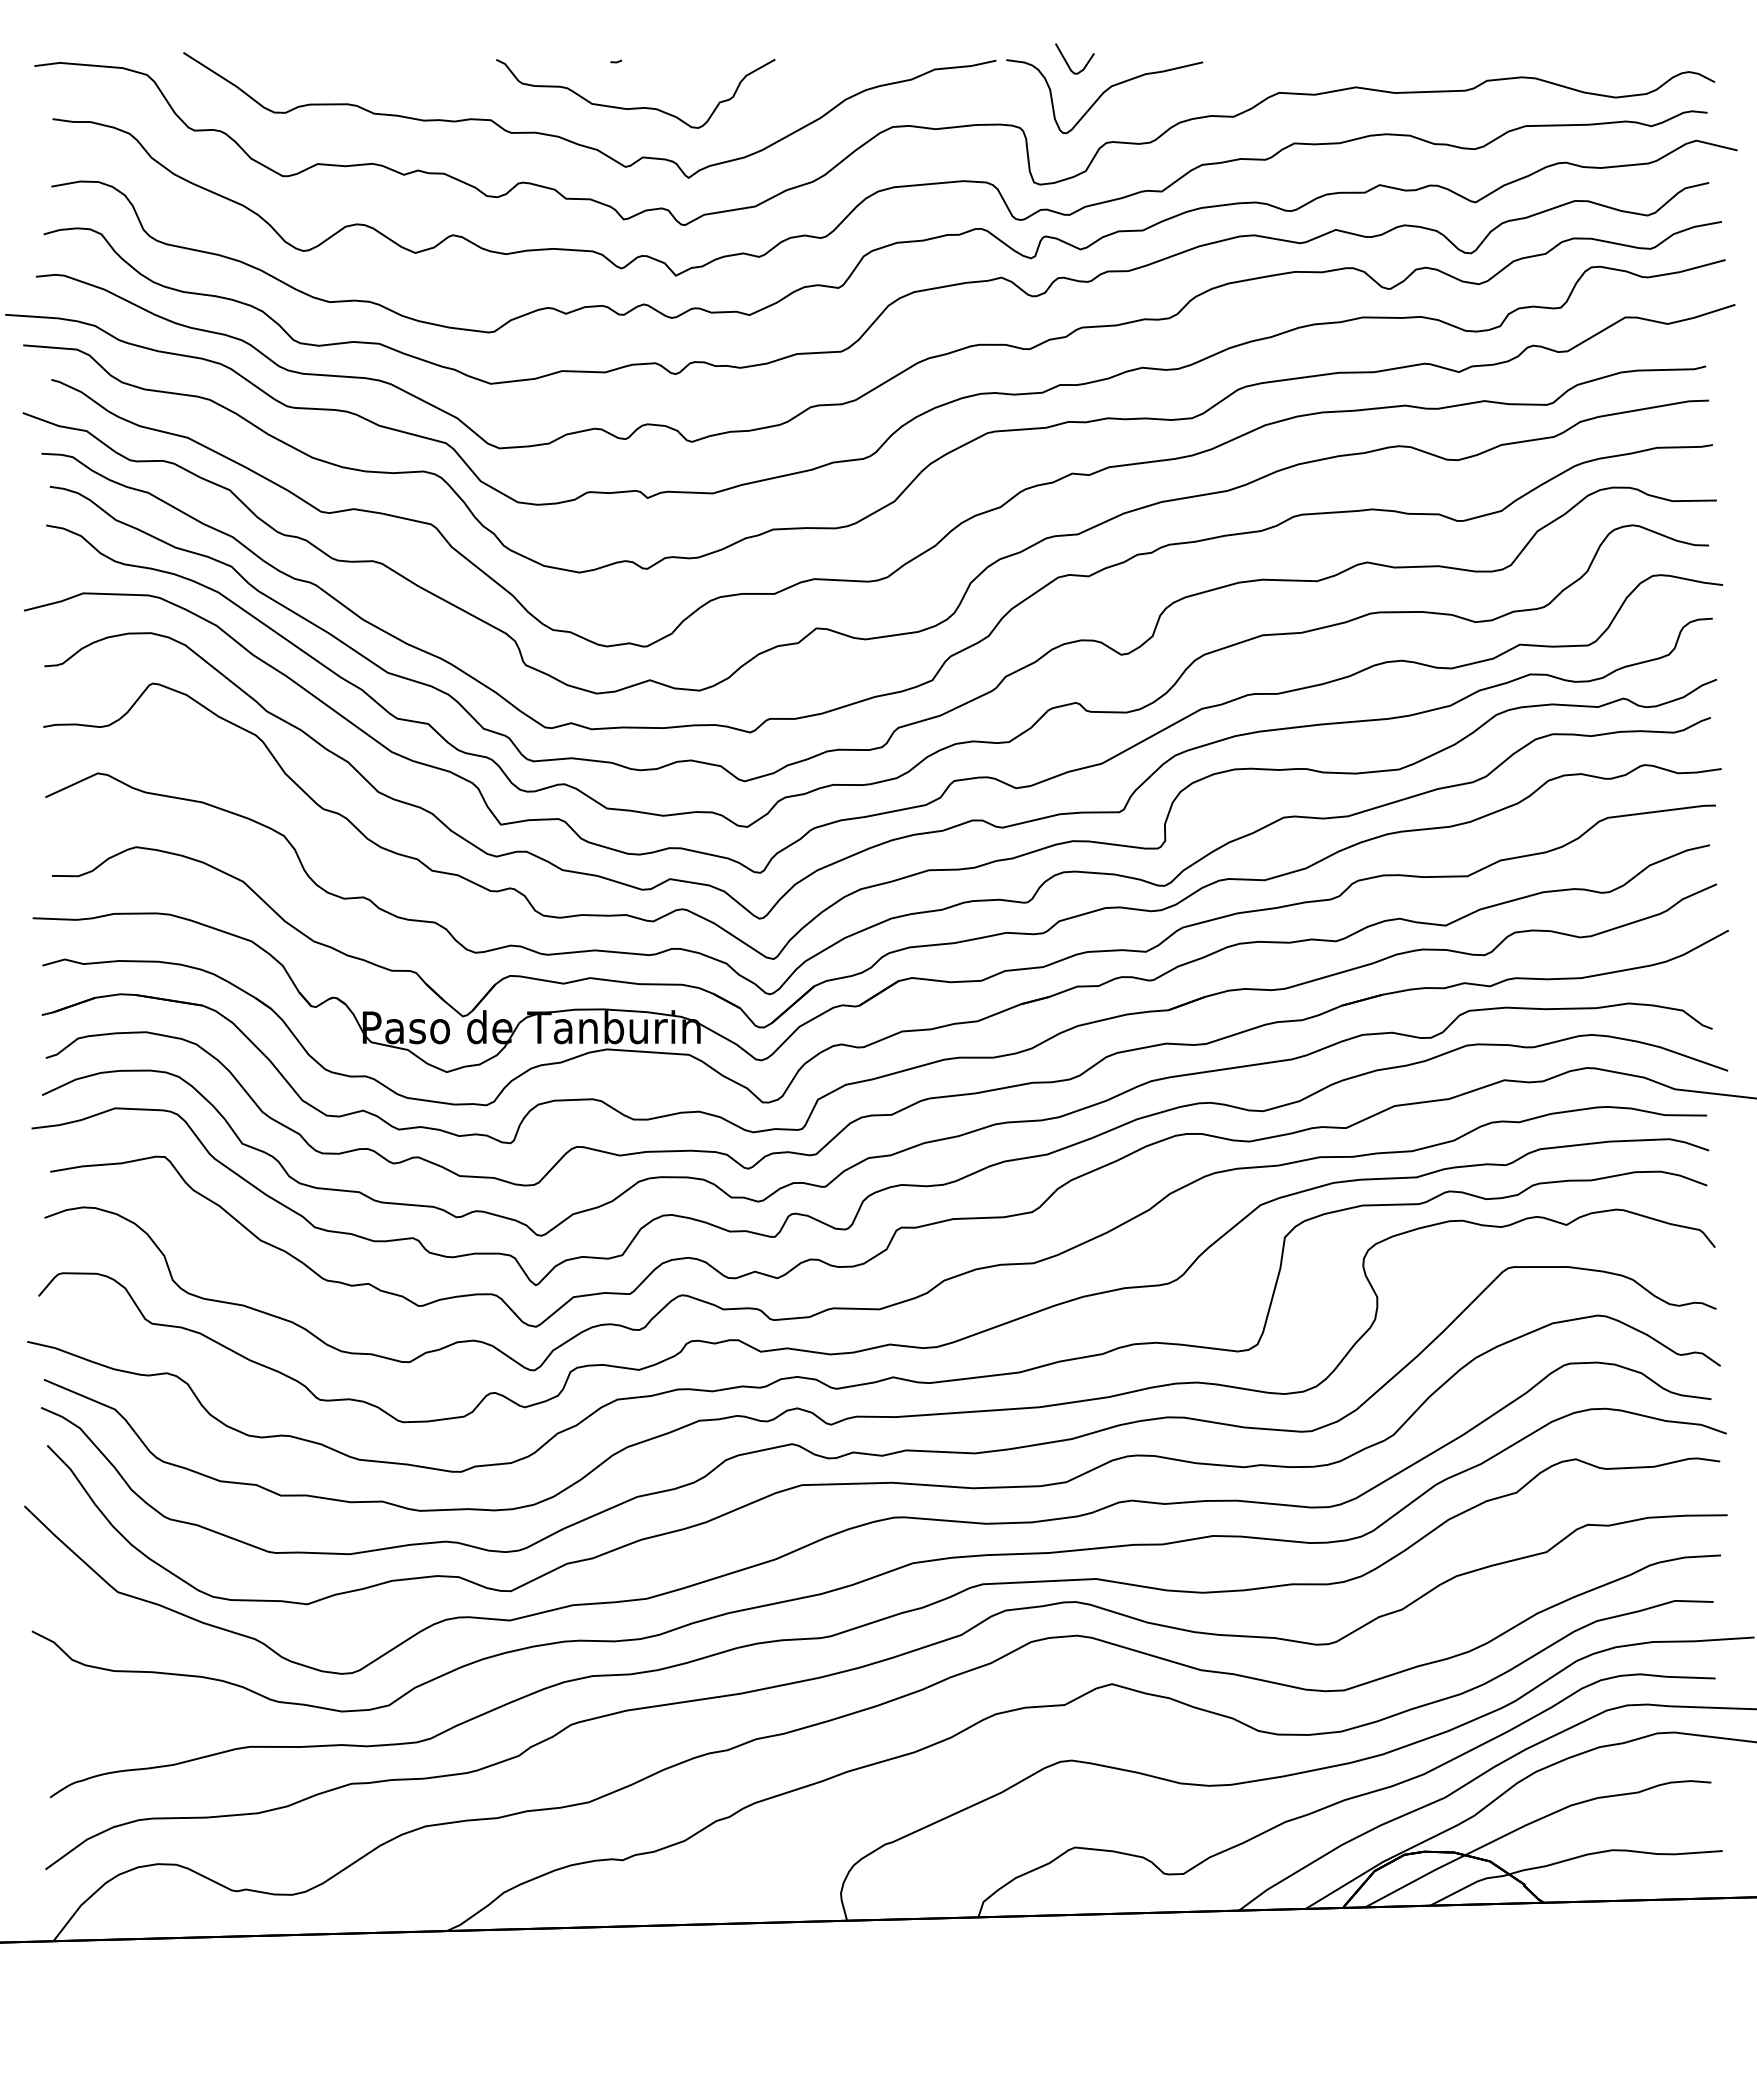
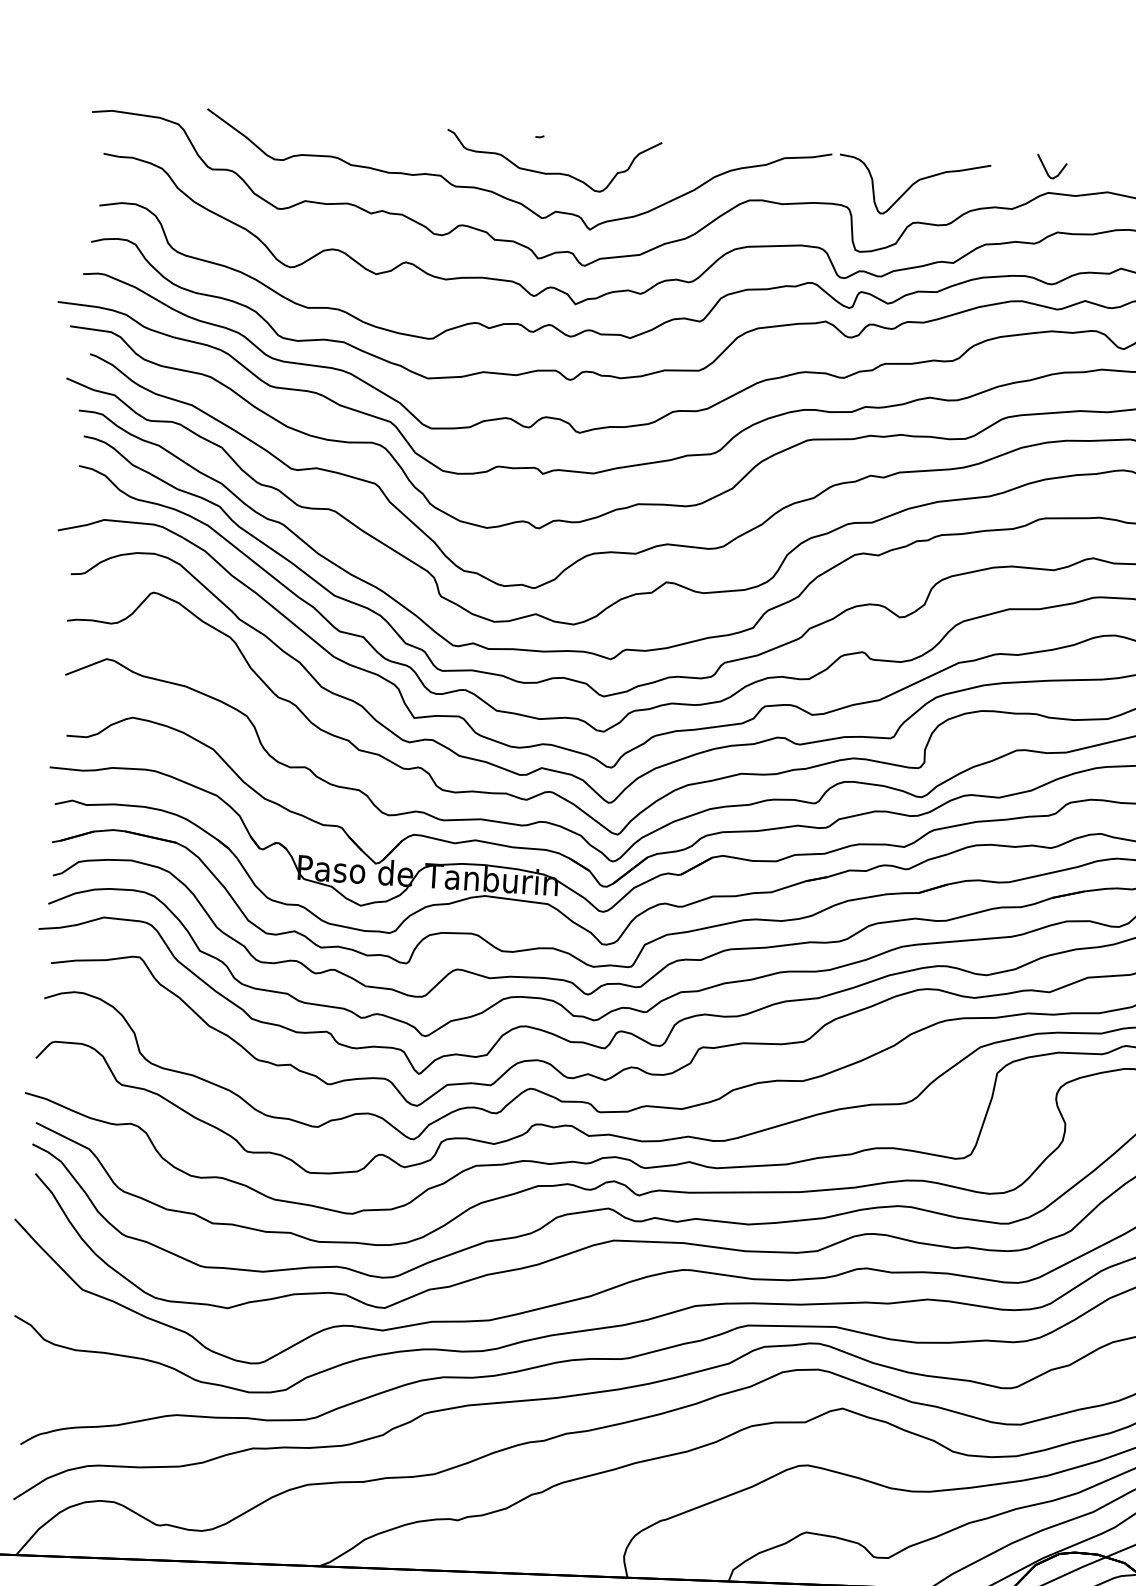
curve: (1068, 63) -> (1046, 170), moved

